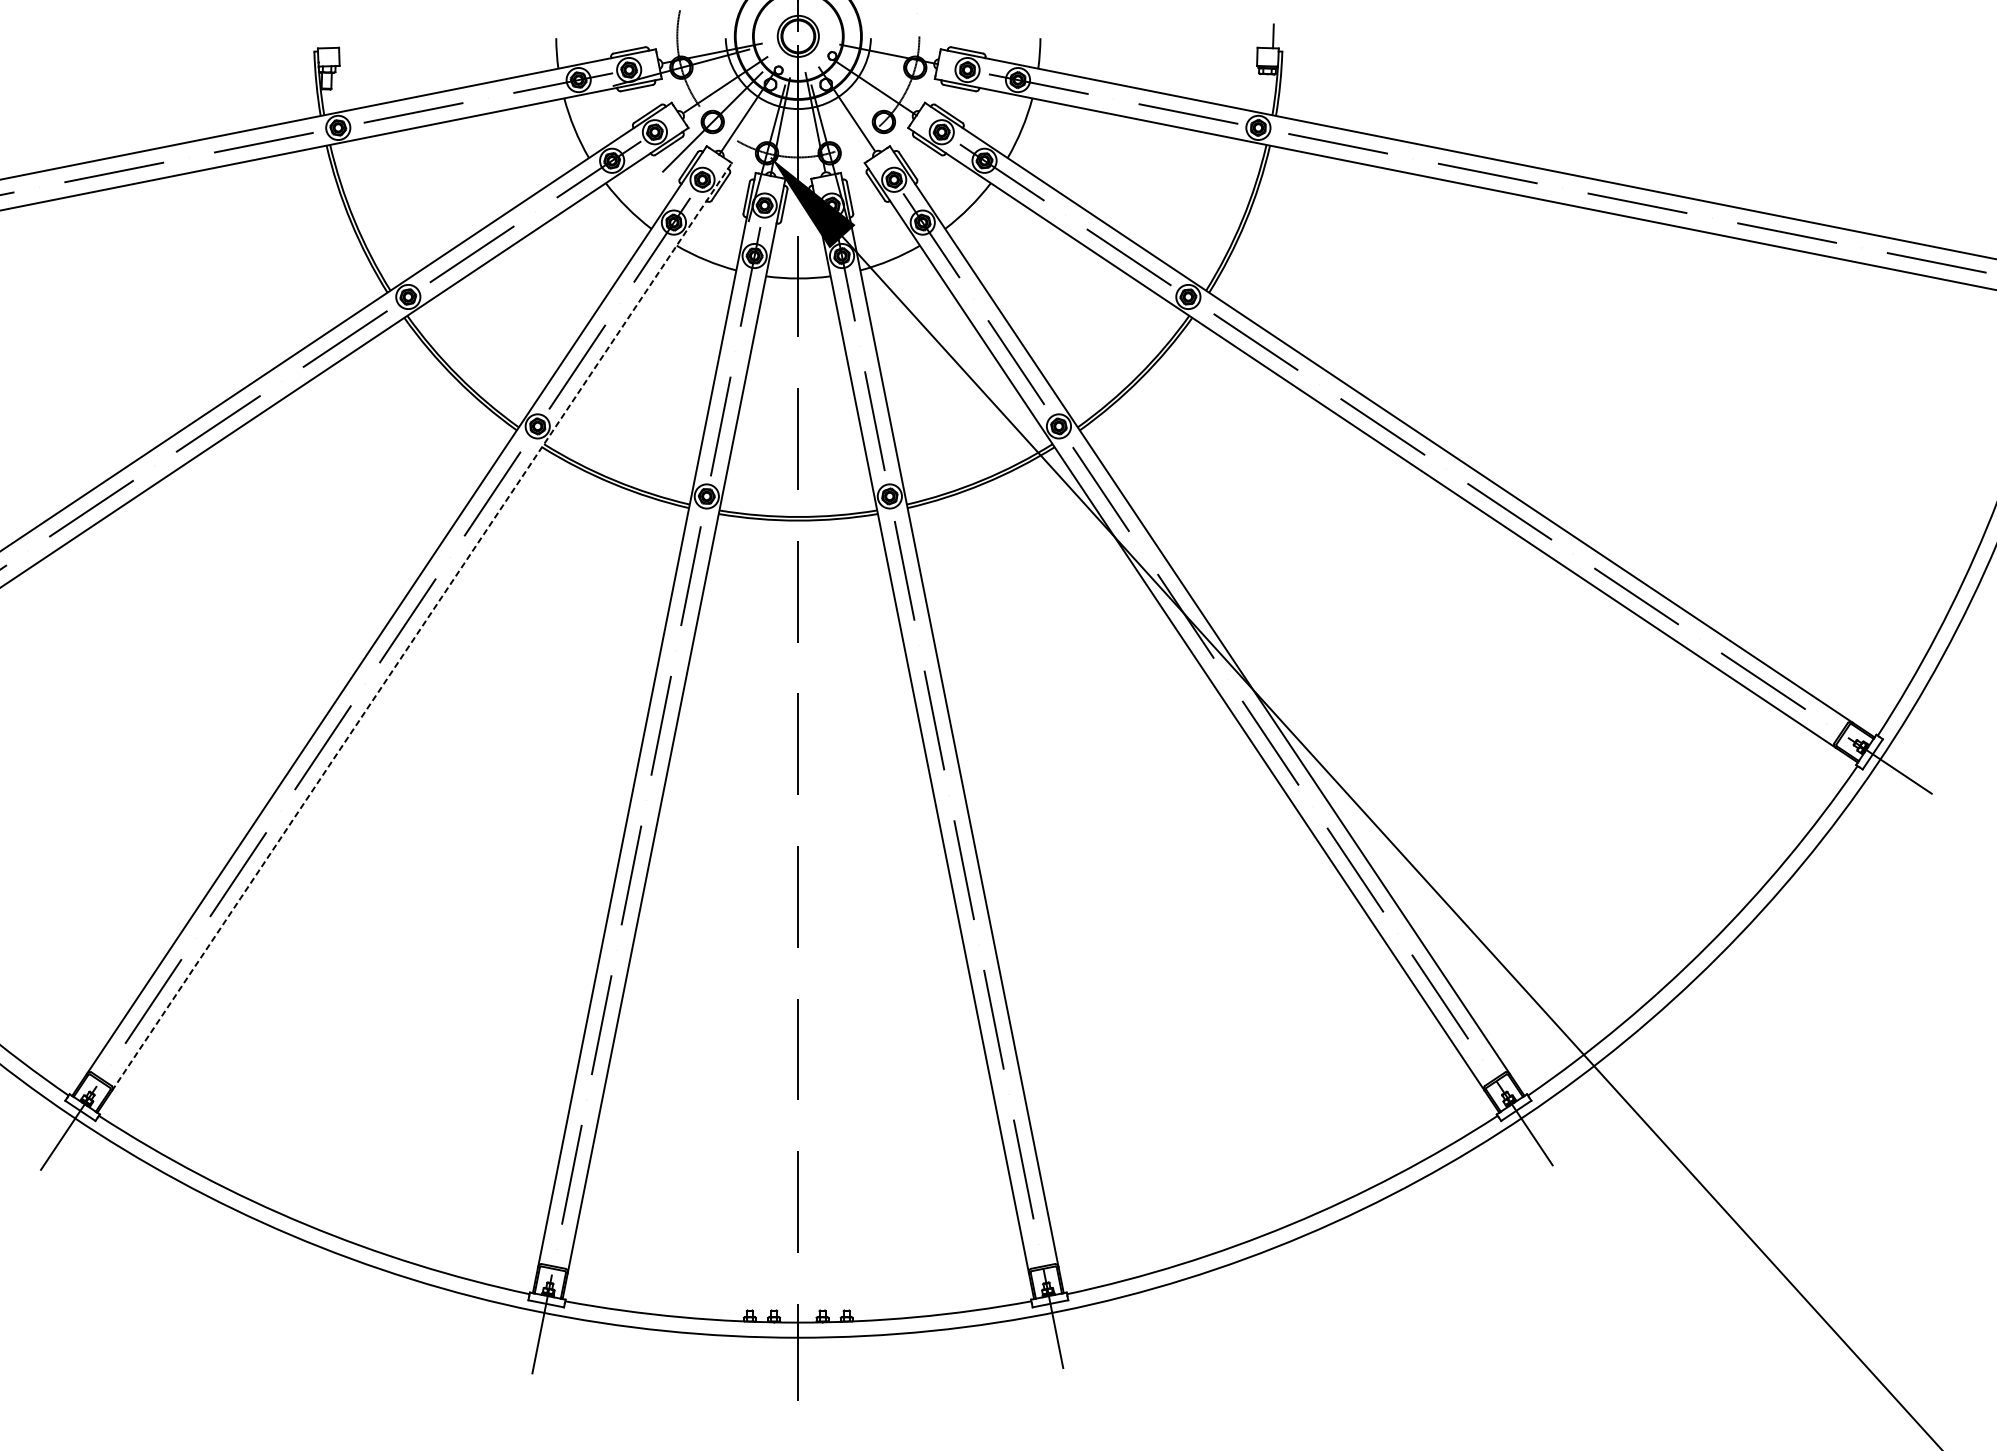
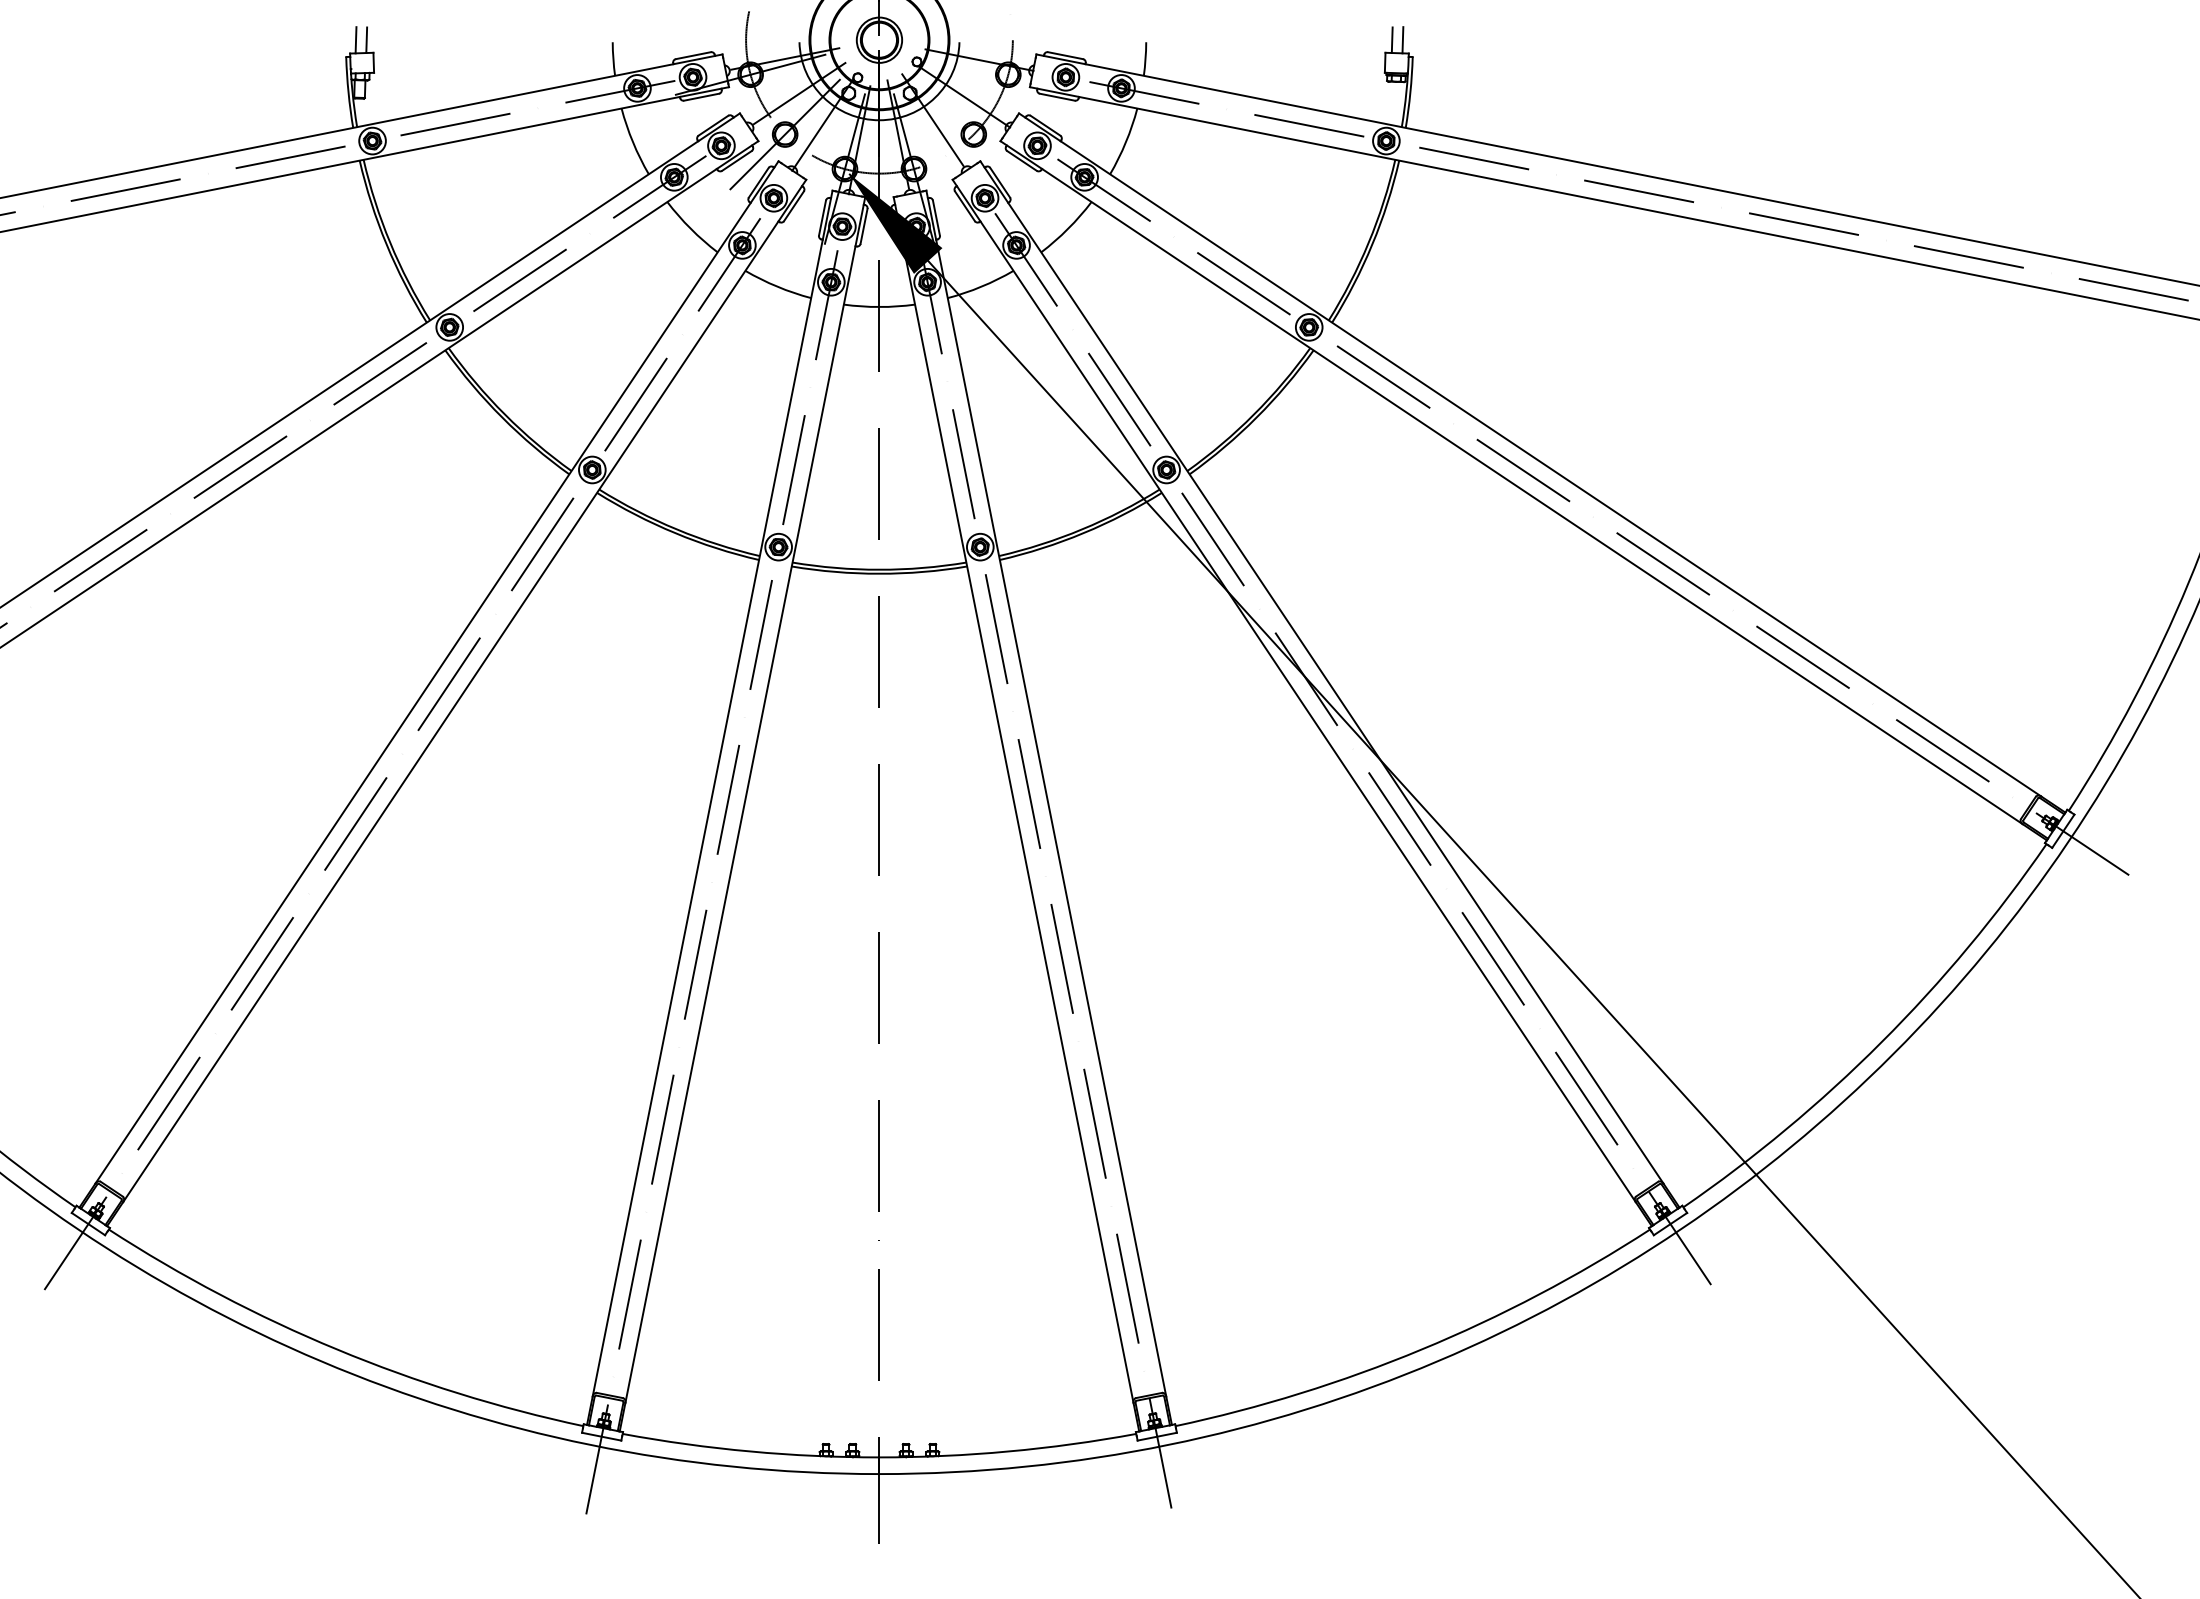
line: (322, 36) -> (355, 40), added
line: (332, 36) -> (366, 40), added
line: (1263, 36) -> (1391, 40), added
line: (421, 627) -> (464, 691), dashed -> solid

